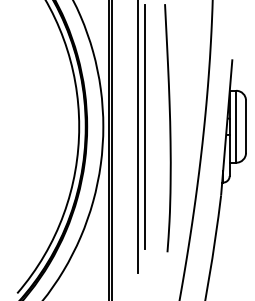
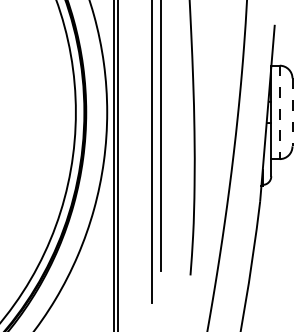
line: (236, 126) -> (280, 112), solid -> dashed
line: (246, 127) -> (293, 113), solid -> dashed

